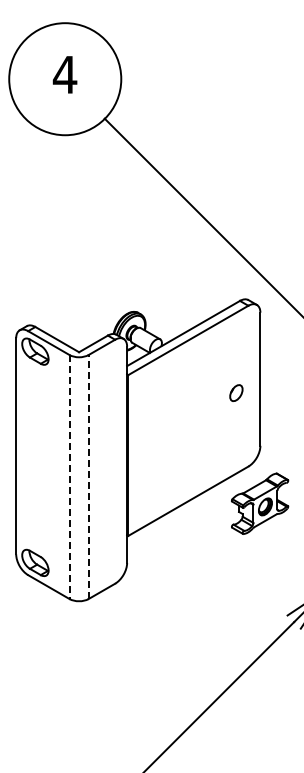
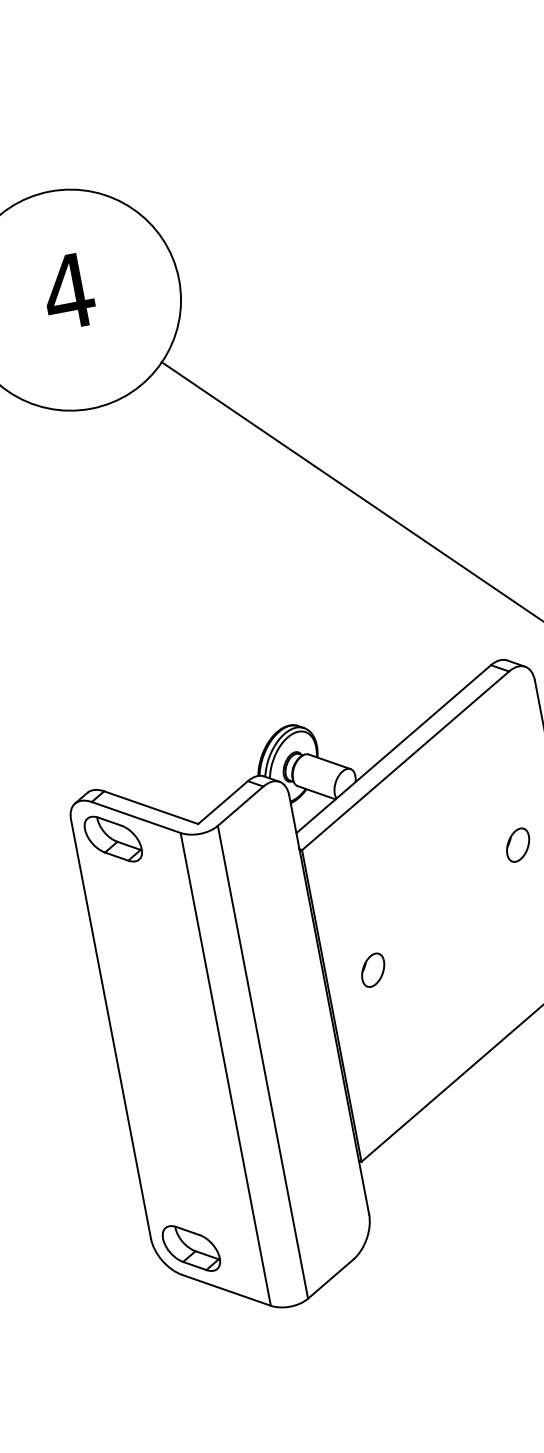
part: (152, 441) -> (373, 969), added
line: (69, 477) -> (225, 1070), dashed -> solid
line: (88, 477) -> (262, 1063), dashed -> solid

